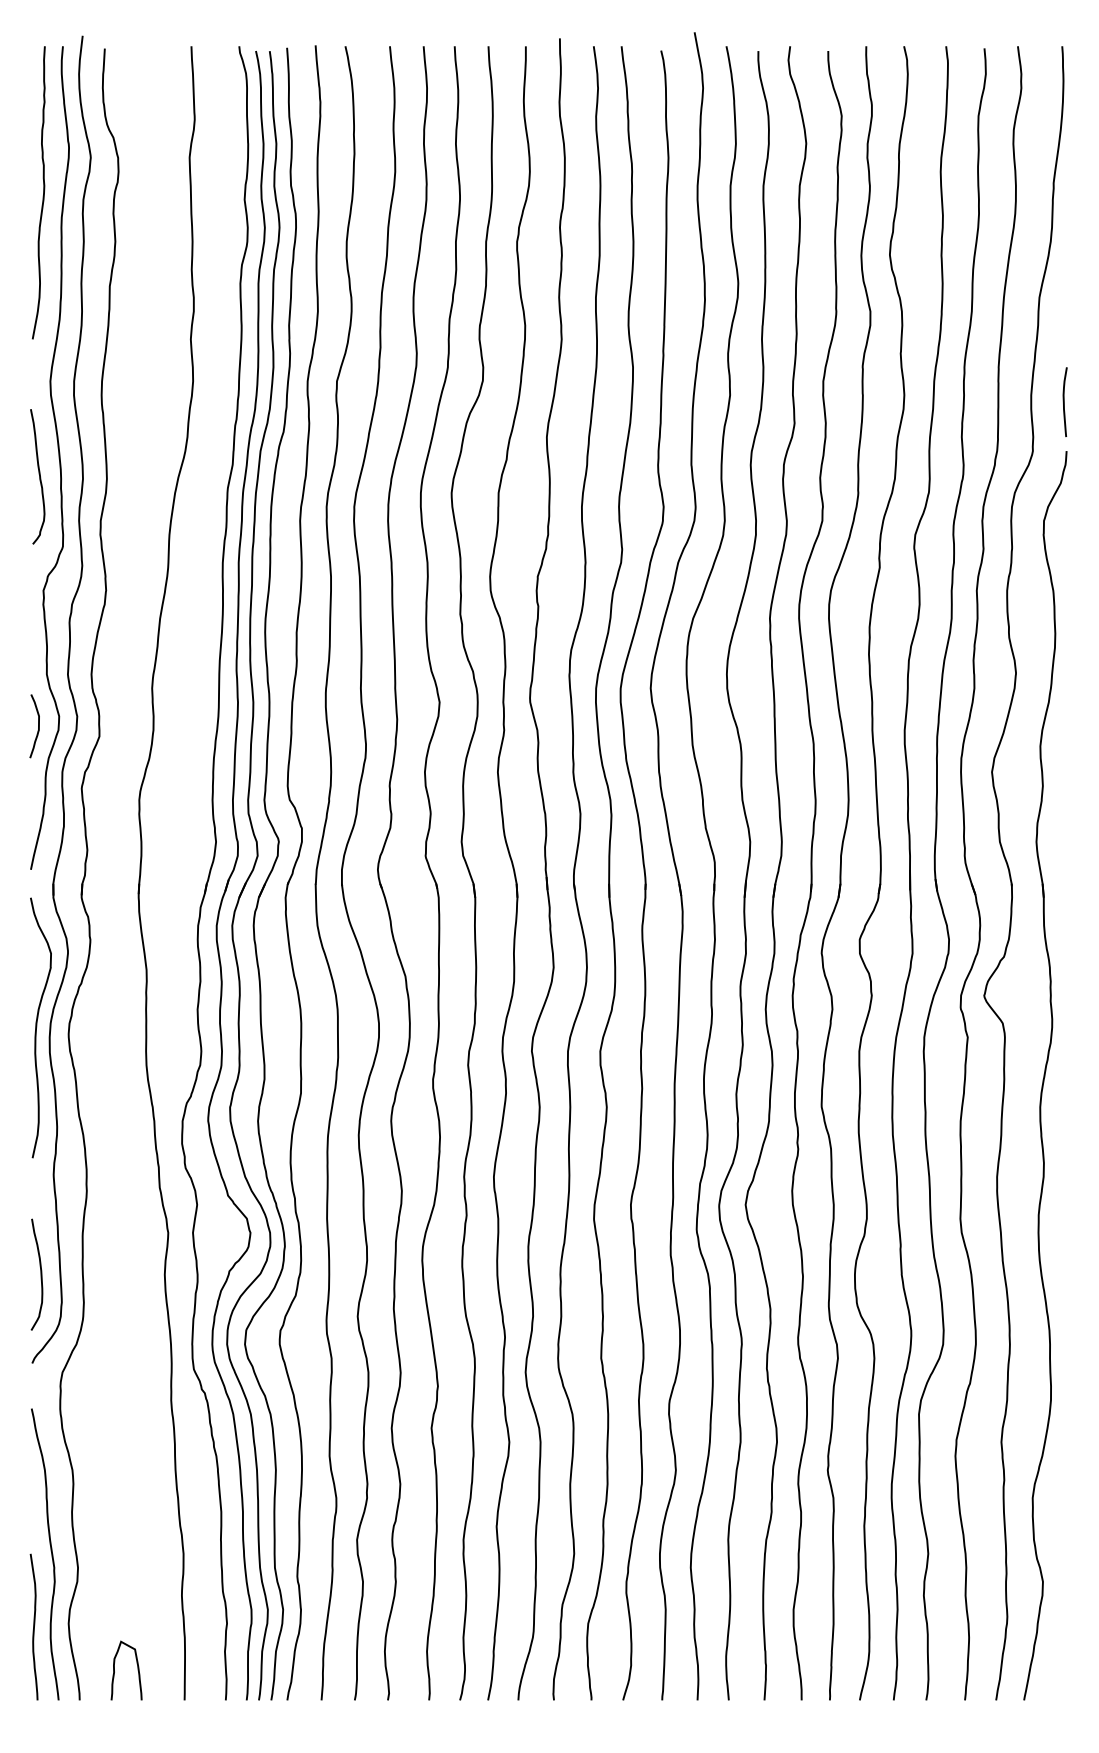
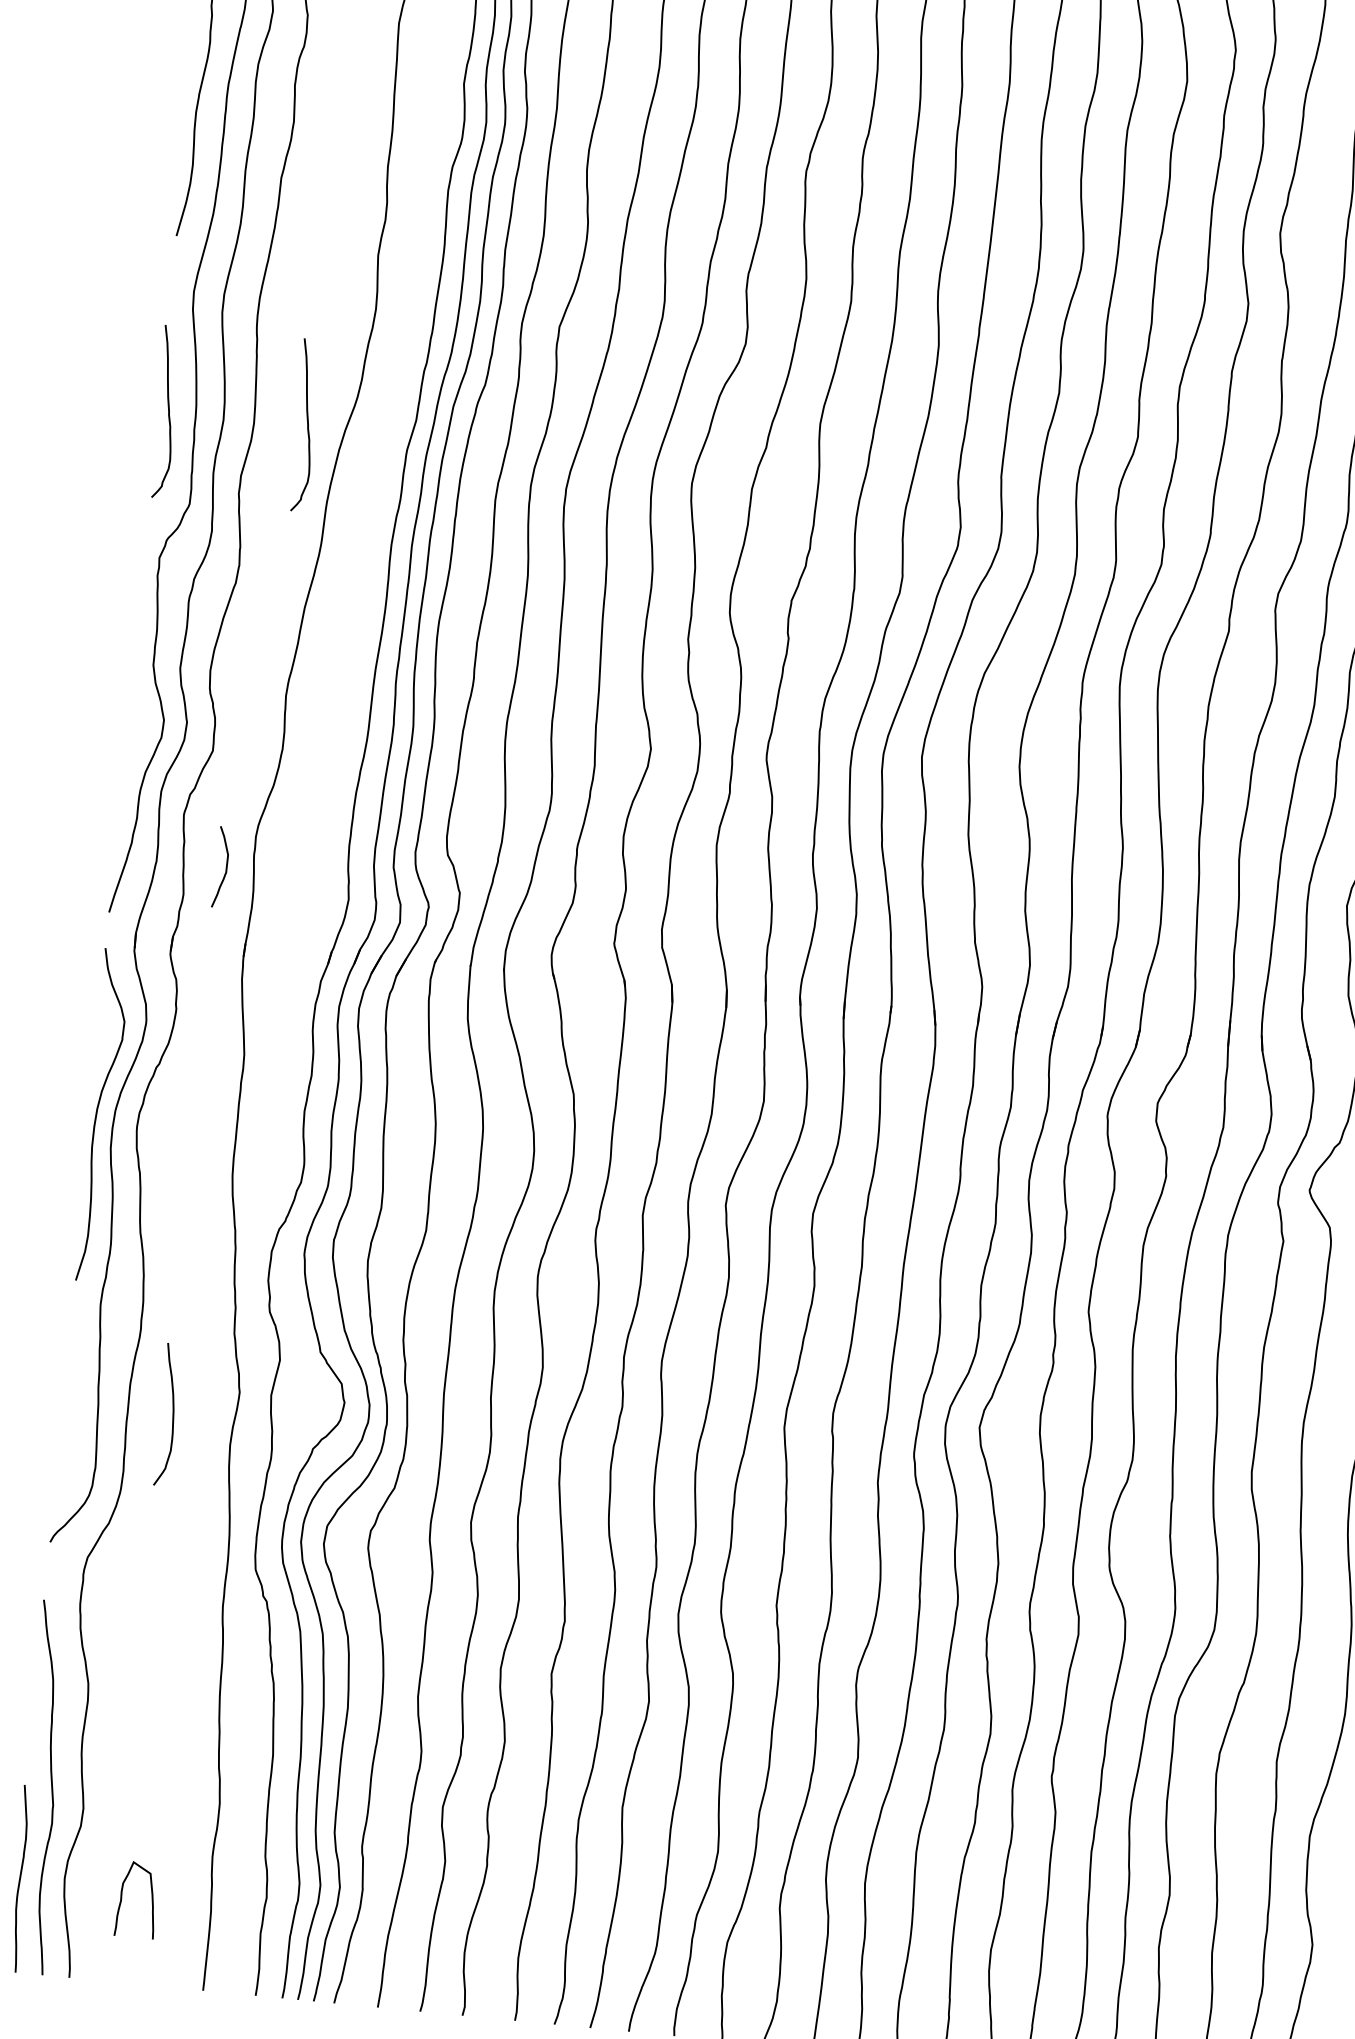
curve: (148, 476) -> (307, 425), added
curve: (38, 726) -> (226, 867), moved
curve: (40, 1274) -> (172, 1415), moved
curve: (137, 1670) -> (151, 1900), moved

